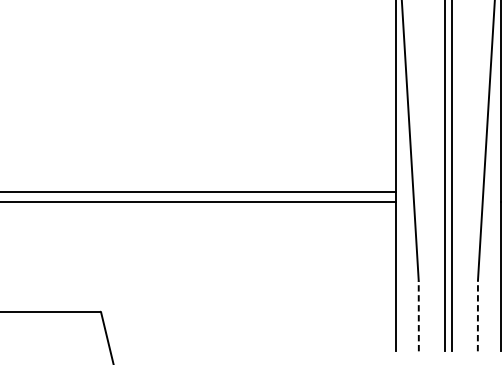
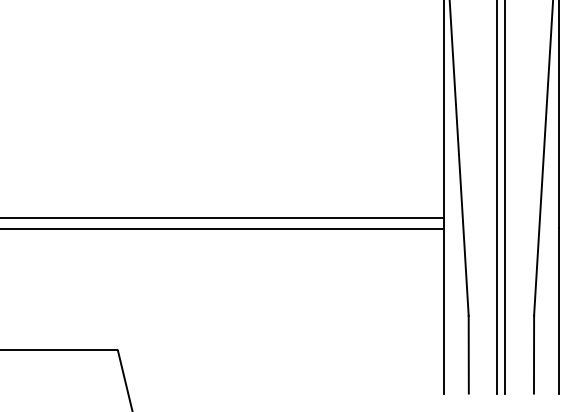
line: (418, 315) -> (468, 354), dashed -> solid
line: (478, 315) -> (534, 354), dashed -> solid

